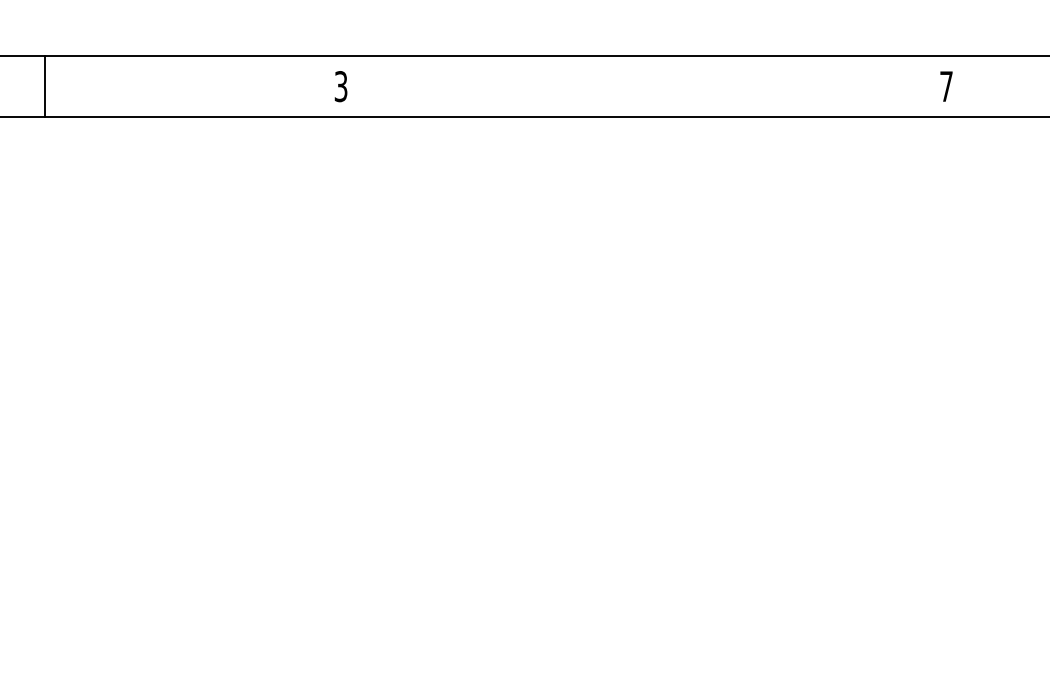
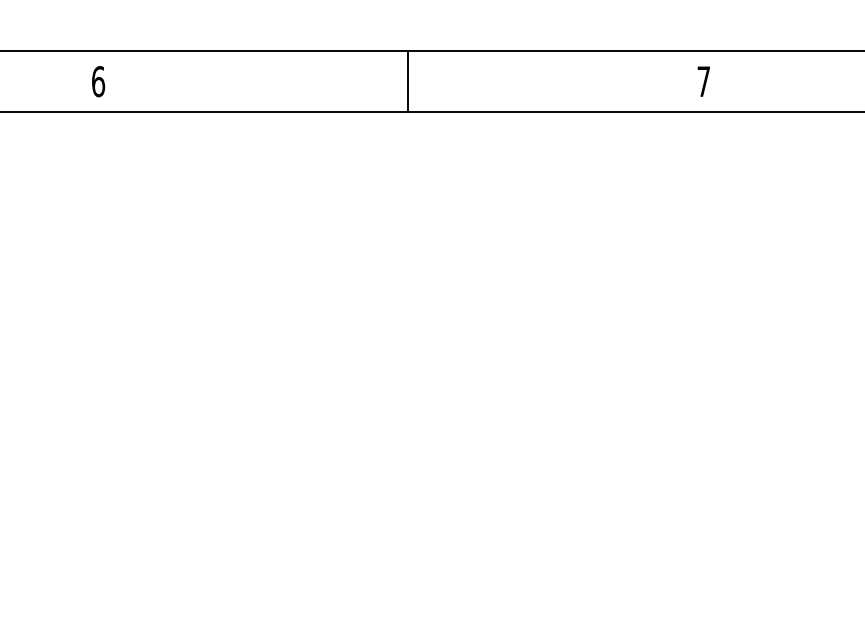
text: (340, 86) -> (97, 81), 3 -> 6
line: (650, 86) -> (407, 81), added

